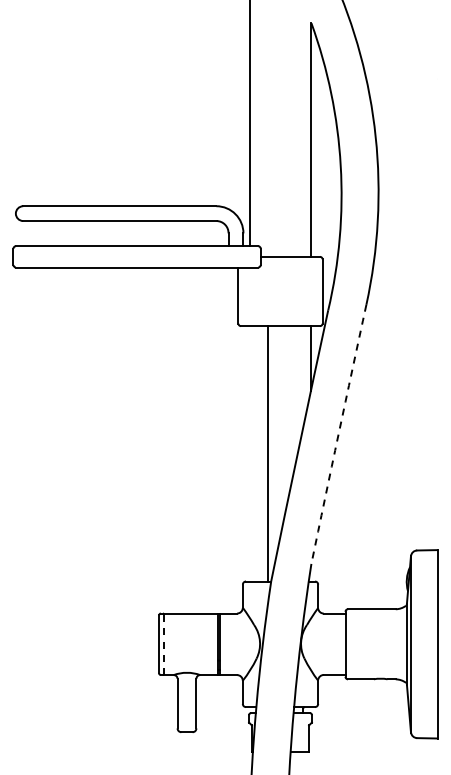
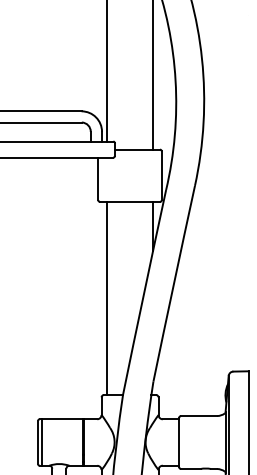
arc: (338, 434) -> (173, 283), dashed -> solid
line: (267, 453) -> (106, 298), moved
line: (164, 644) -> (42, 442), dashed -> solid

